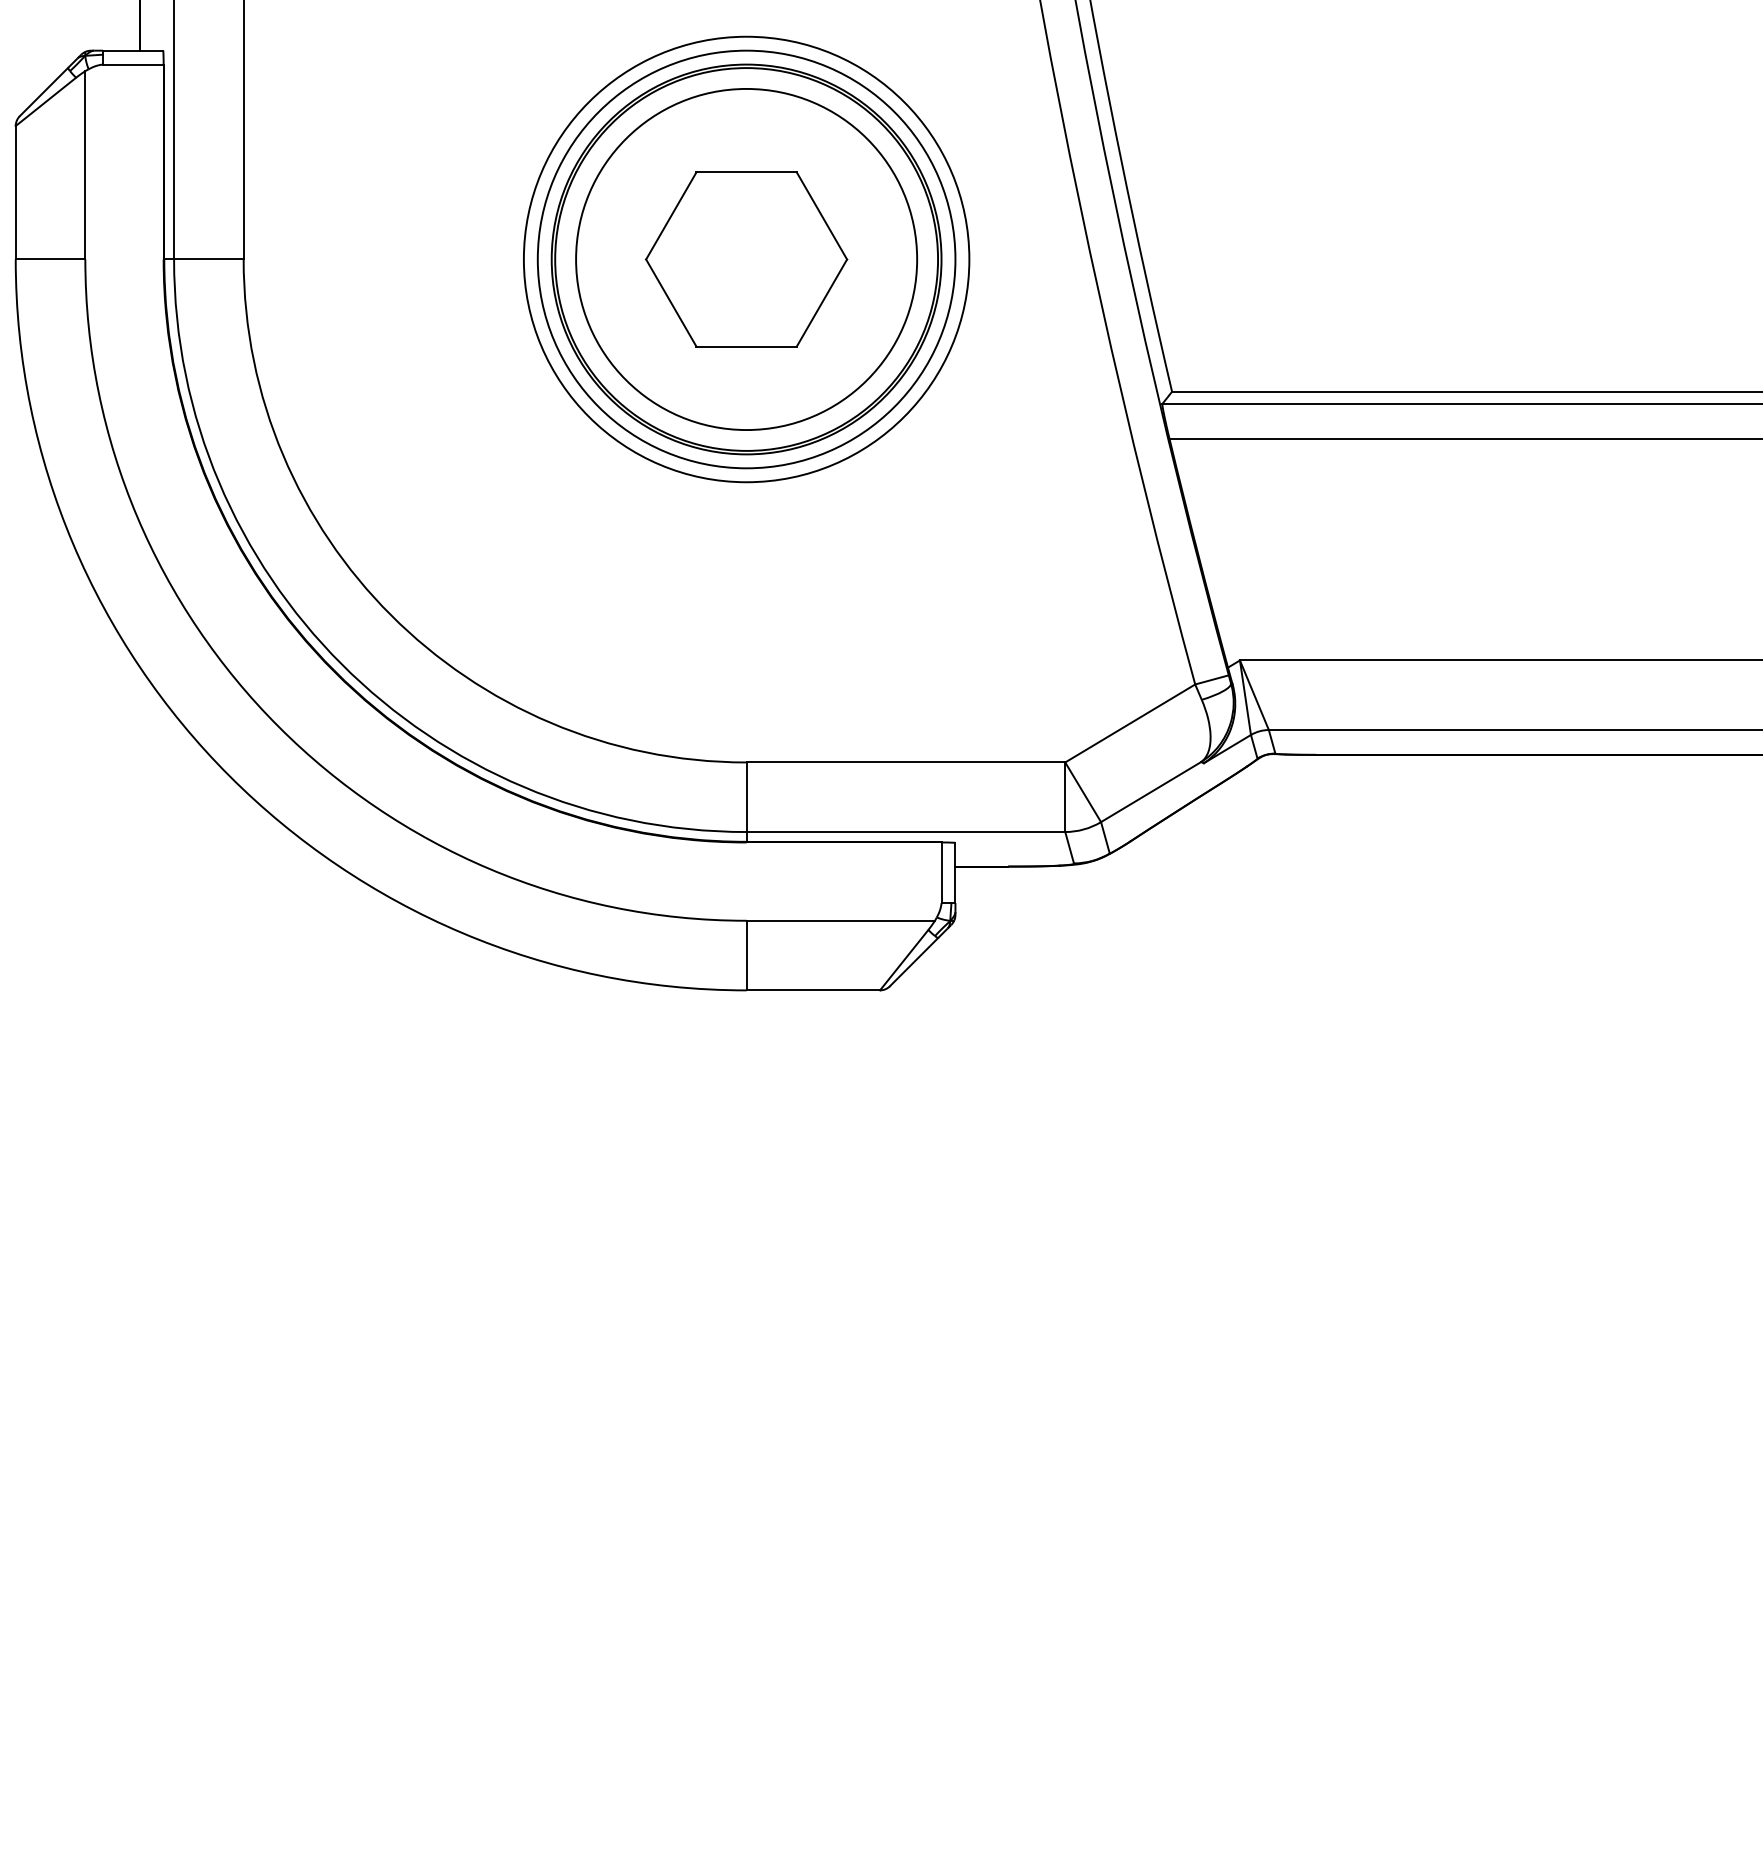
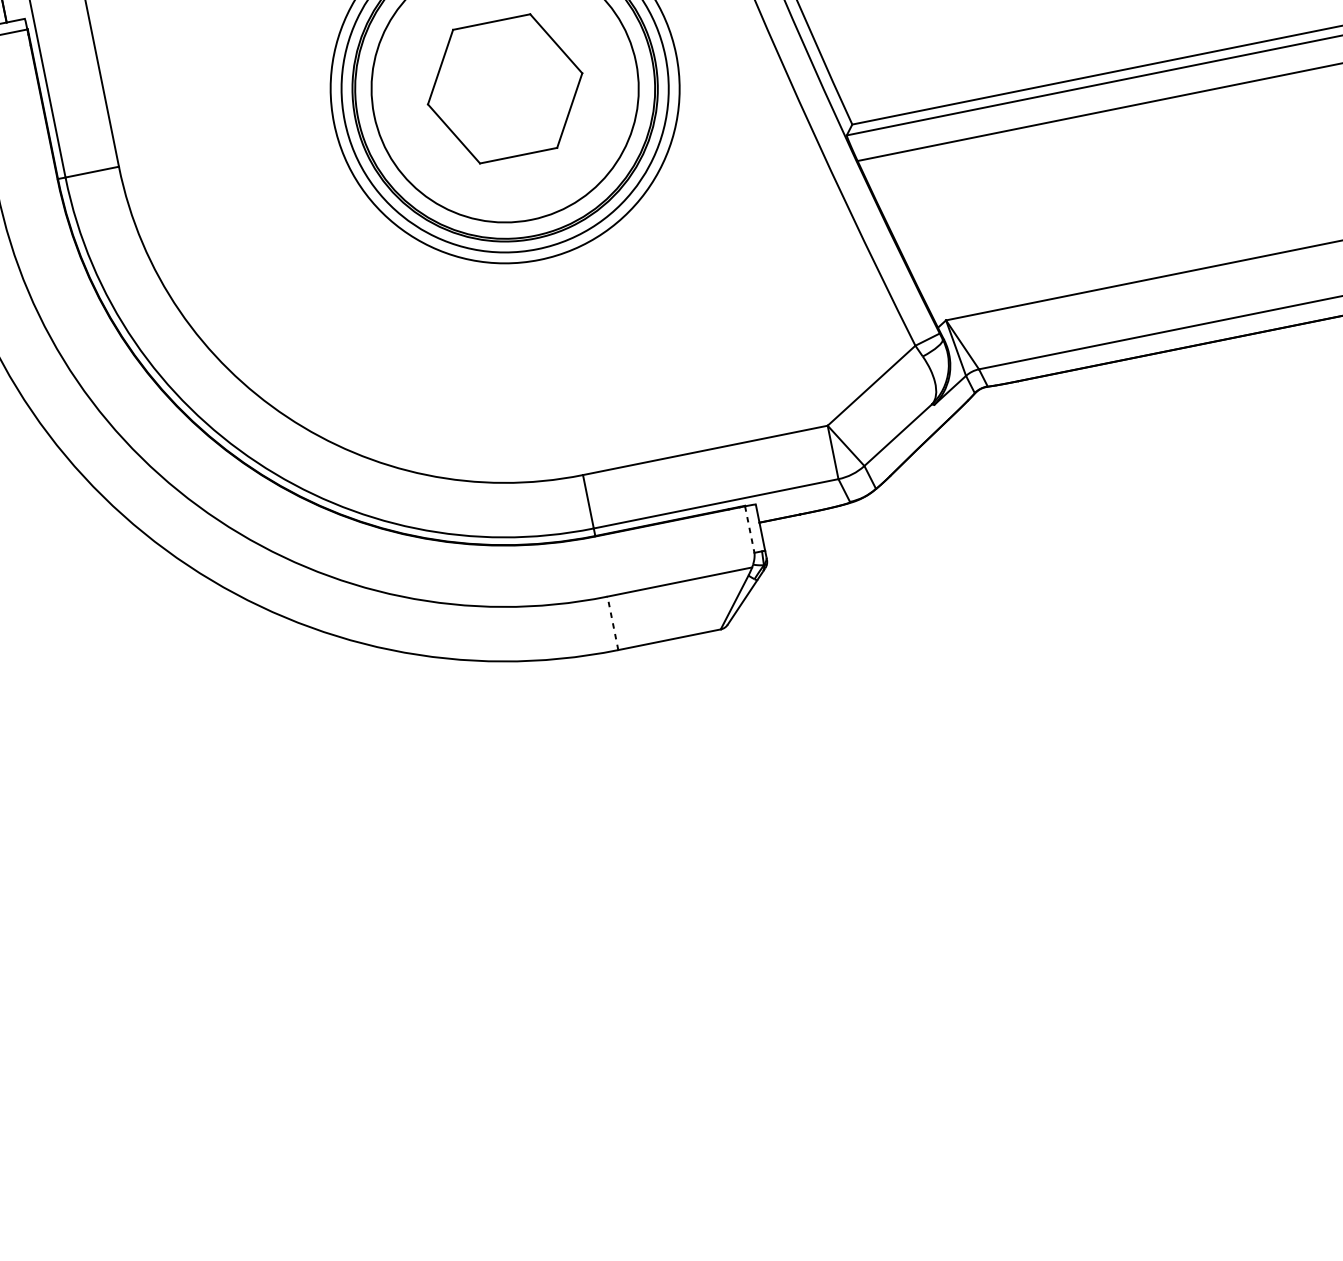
line: (941, 873) -> (749, 530), solid -> dashed
line: (746, 955) -> (612, 623), solid -> dashed

